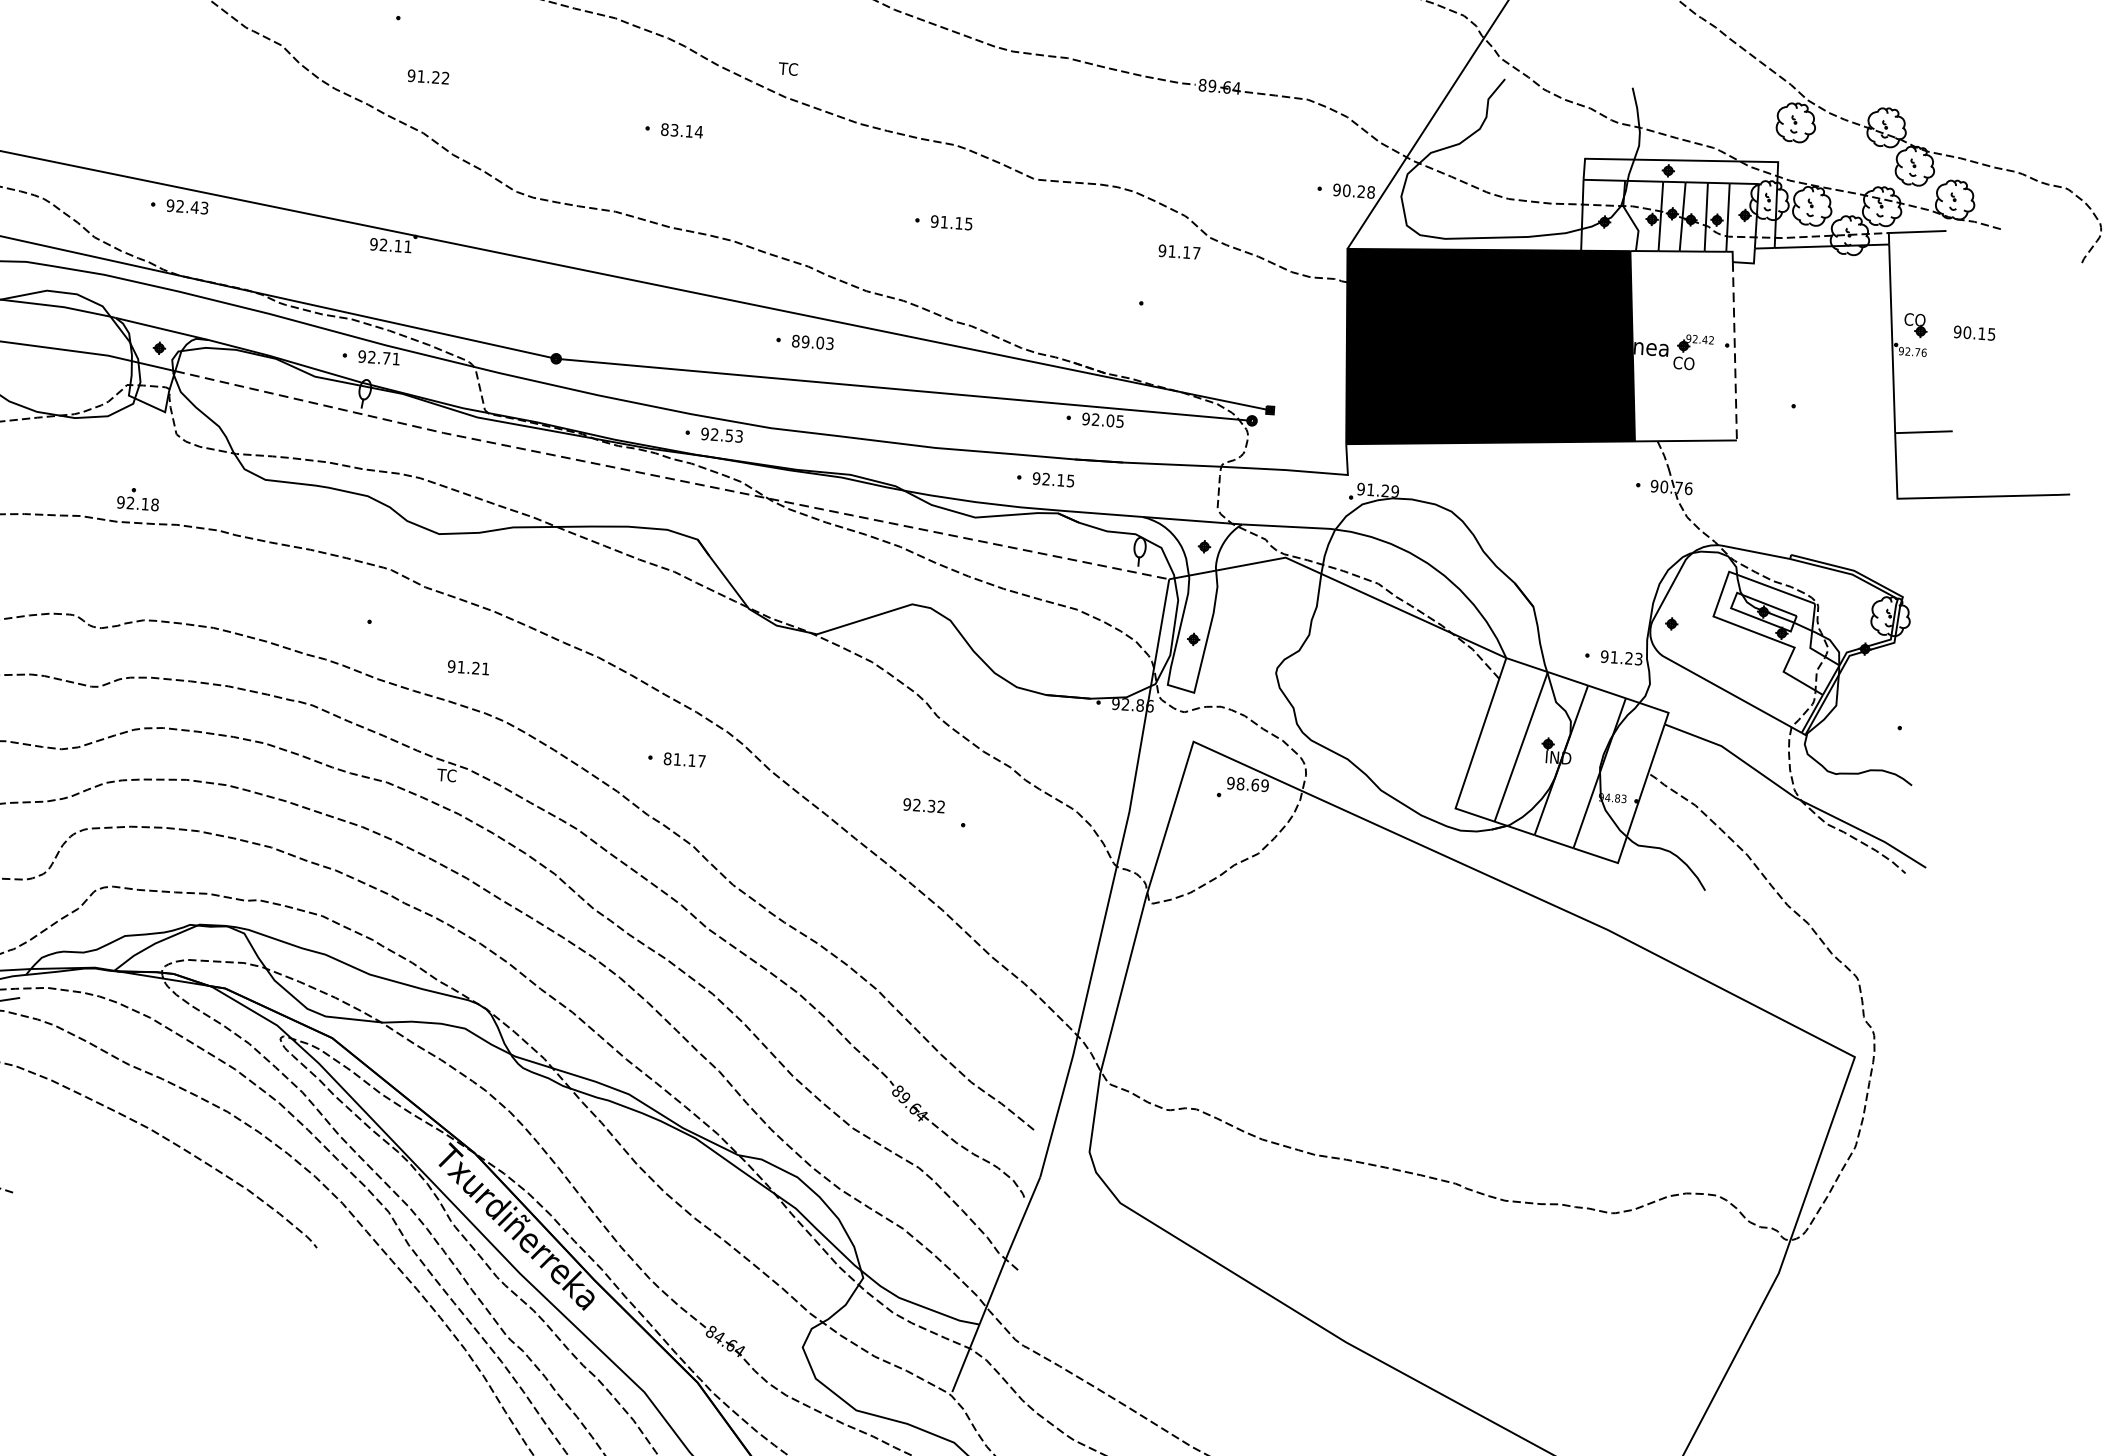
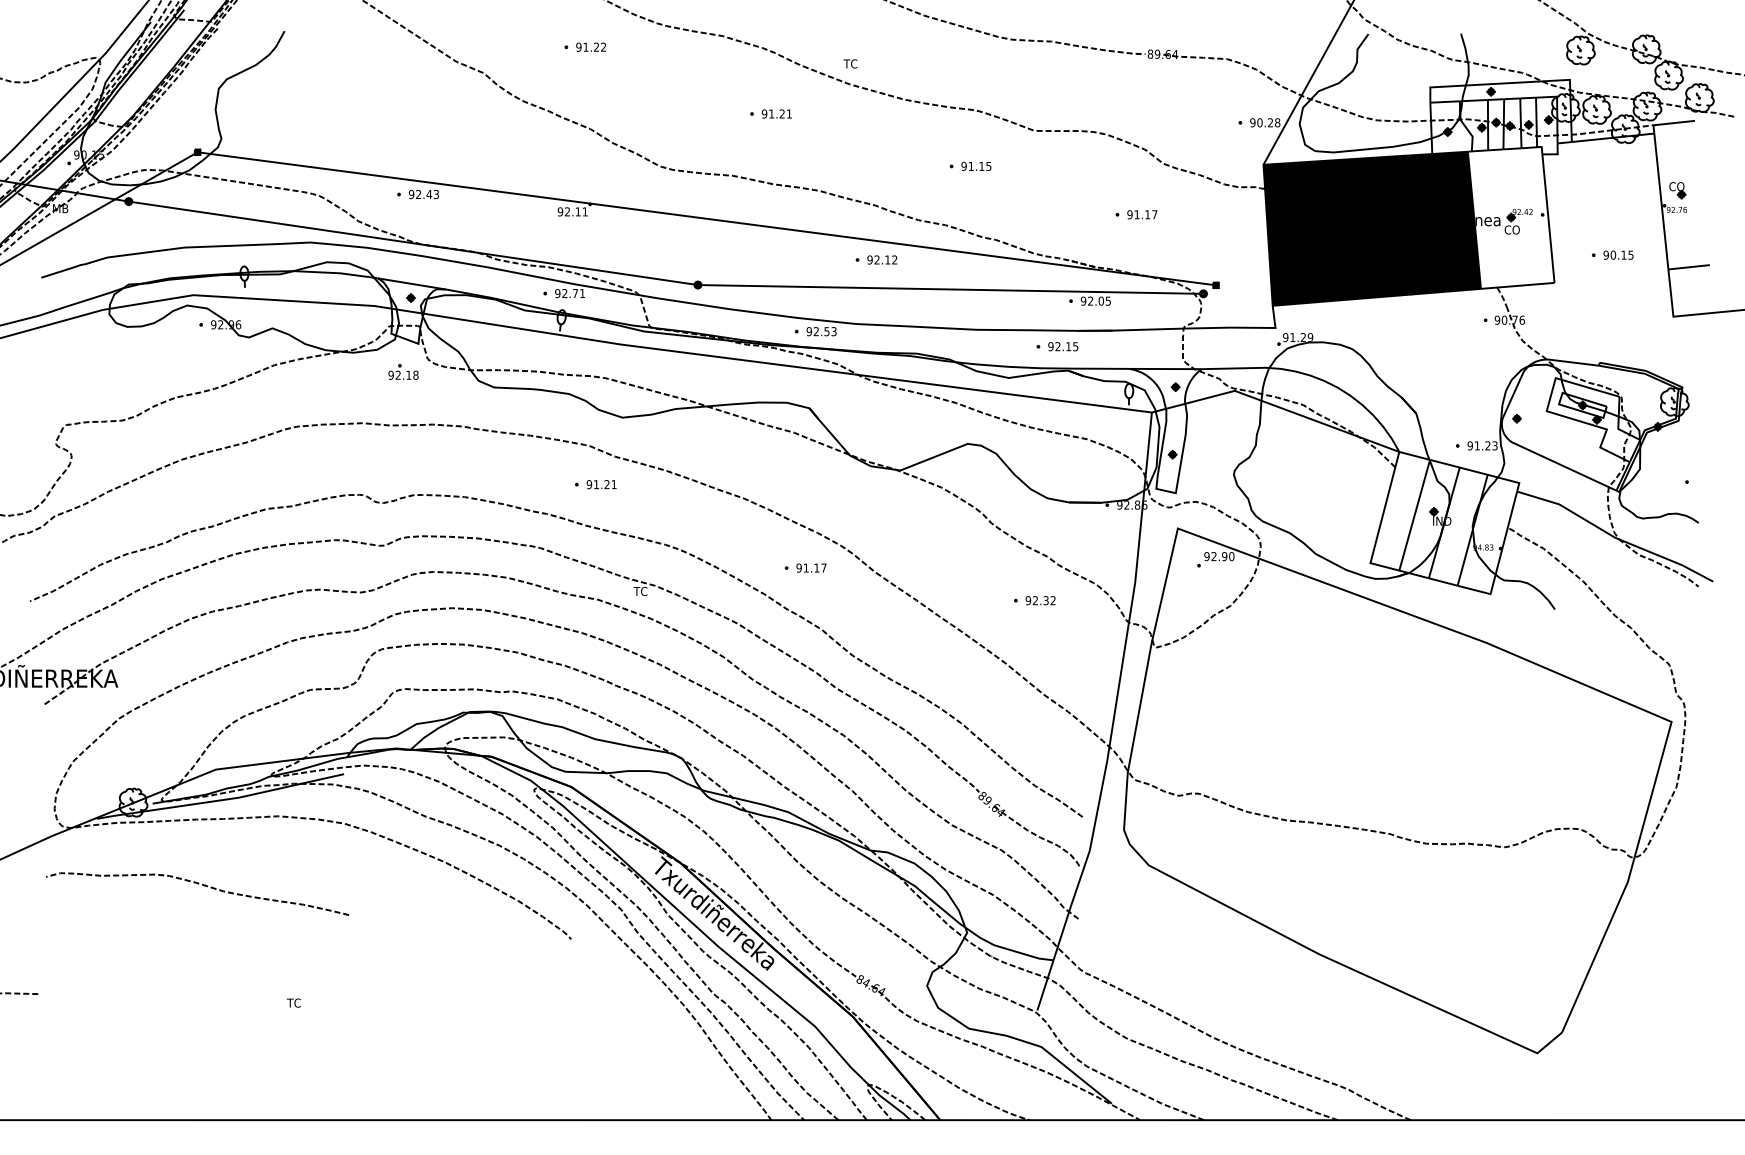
text: (427, 75) -> (590, 46), moved
text: (681, 130) -> (776, 113), 83.14 -> 91.21
text: (1179, 251) -> (1142, 214), moved
text: (1974, 332) -> (1618, 254), moved
text: (813, 341) -> (882, 259), 89.03 -> 92.12
line: (1734, 351) -> (1548, 218), dashed -> solid
line: (671, 478) -> (787, 365), dashed -> solid
part: (138, 498) -> (403, 371), moved
text: (468, 667) -> (601, 484), moved
text: (666, 757) -> (798, 567), 81.17 -> 91.17
text: (1252, 784) -> (1222, 556), 98.69 -> 92.90
text: (923, 805) -> (1040, 600), moved

